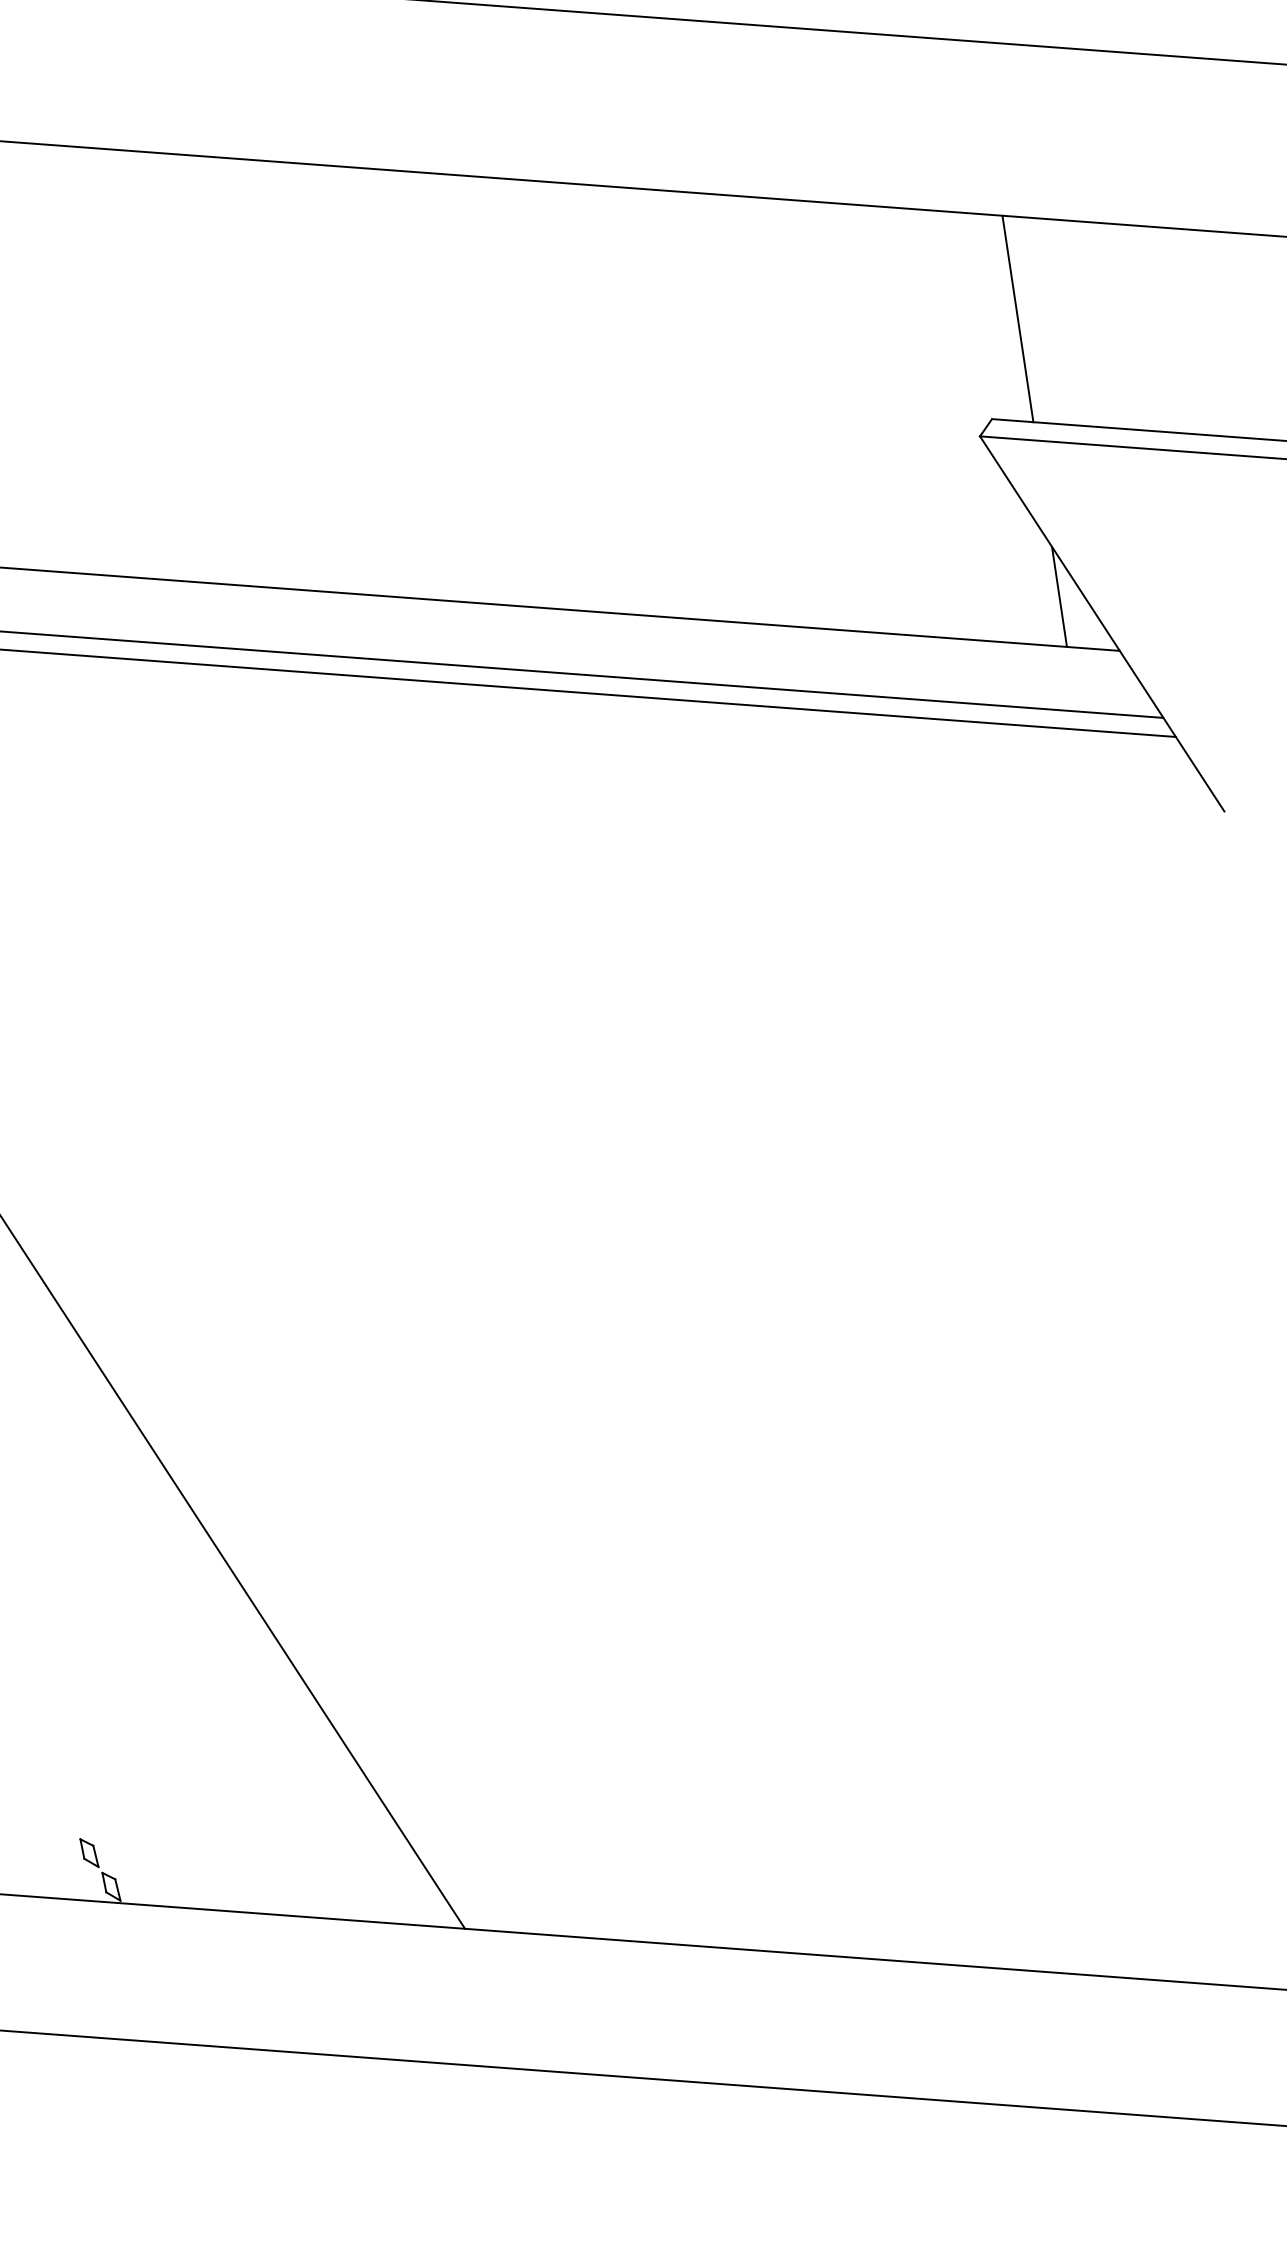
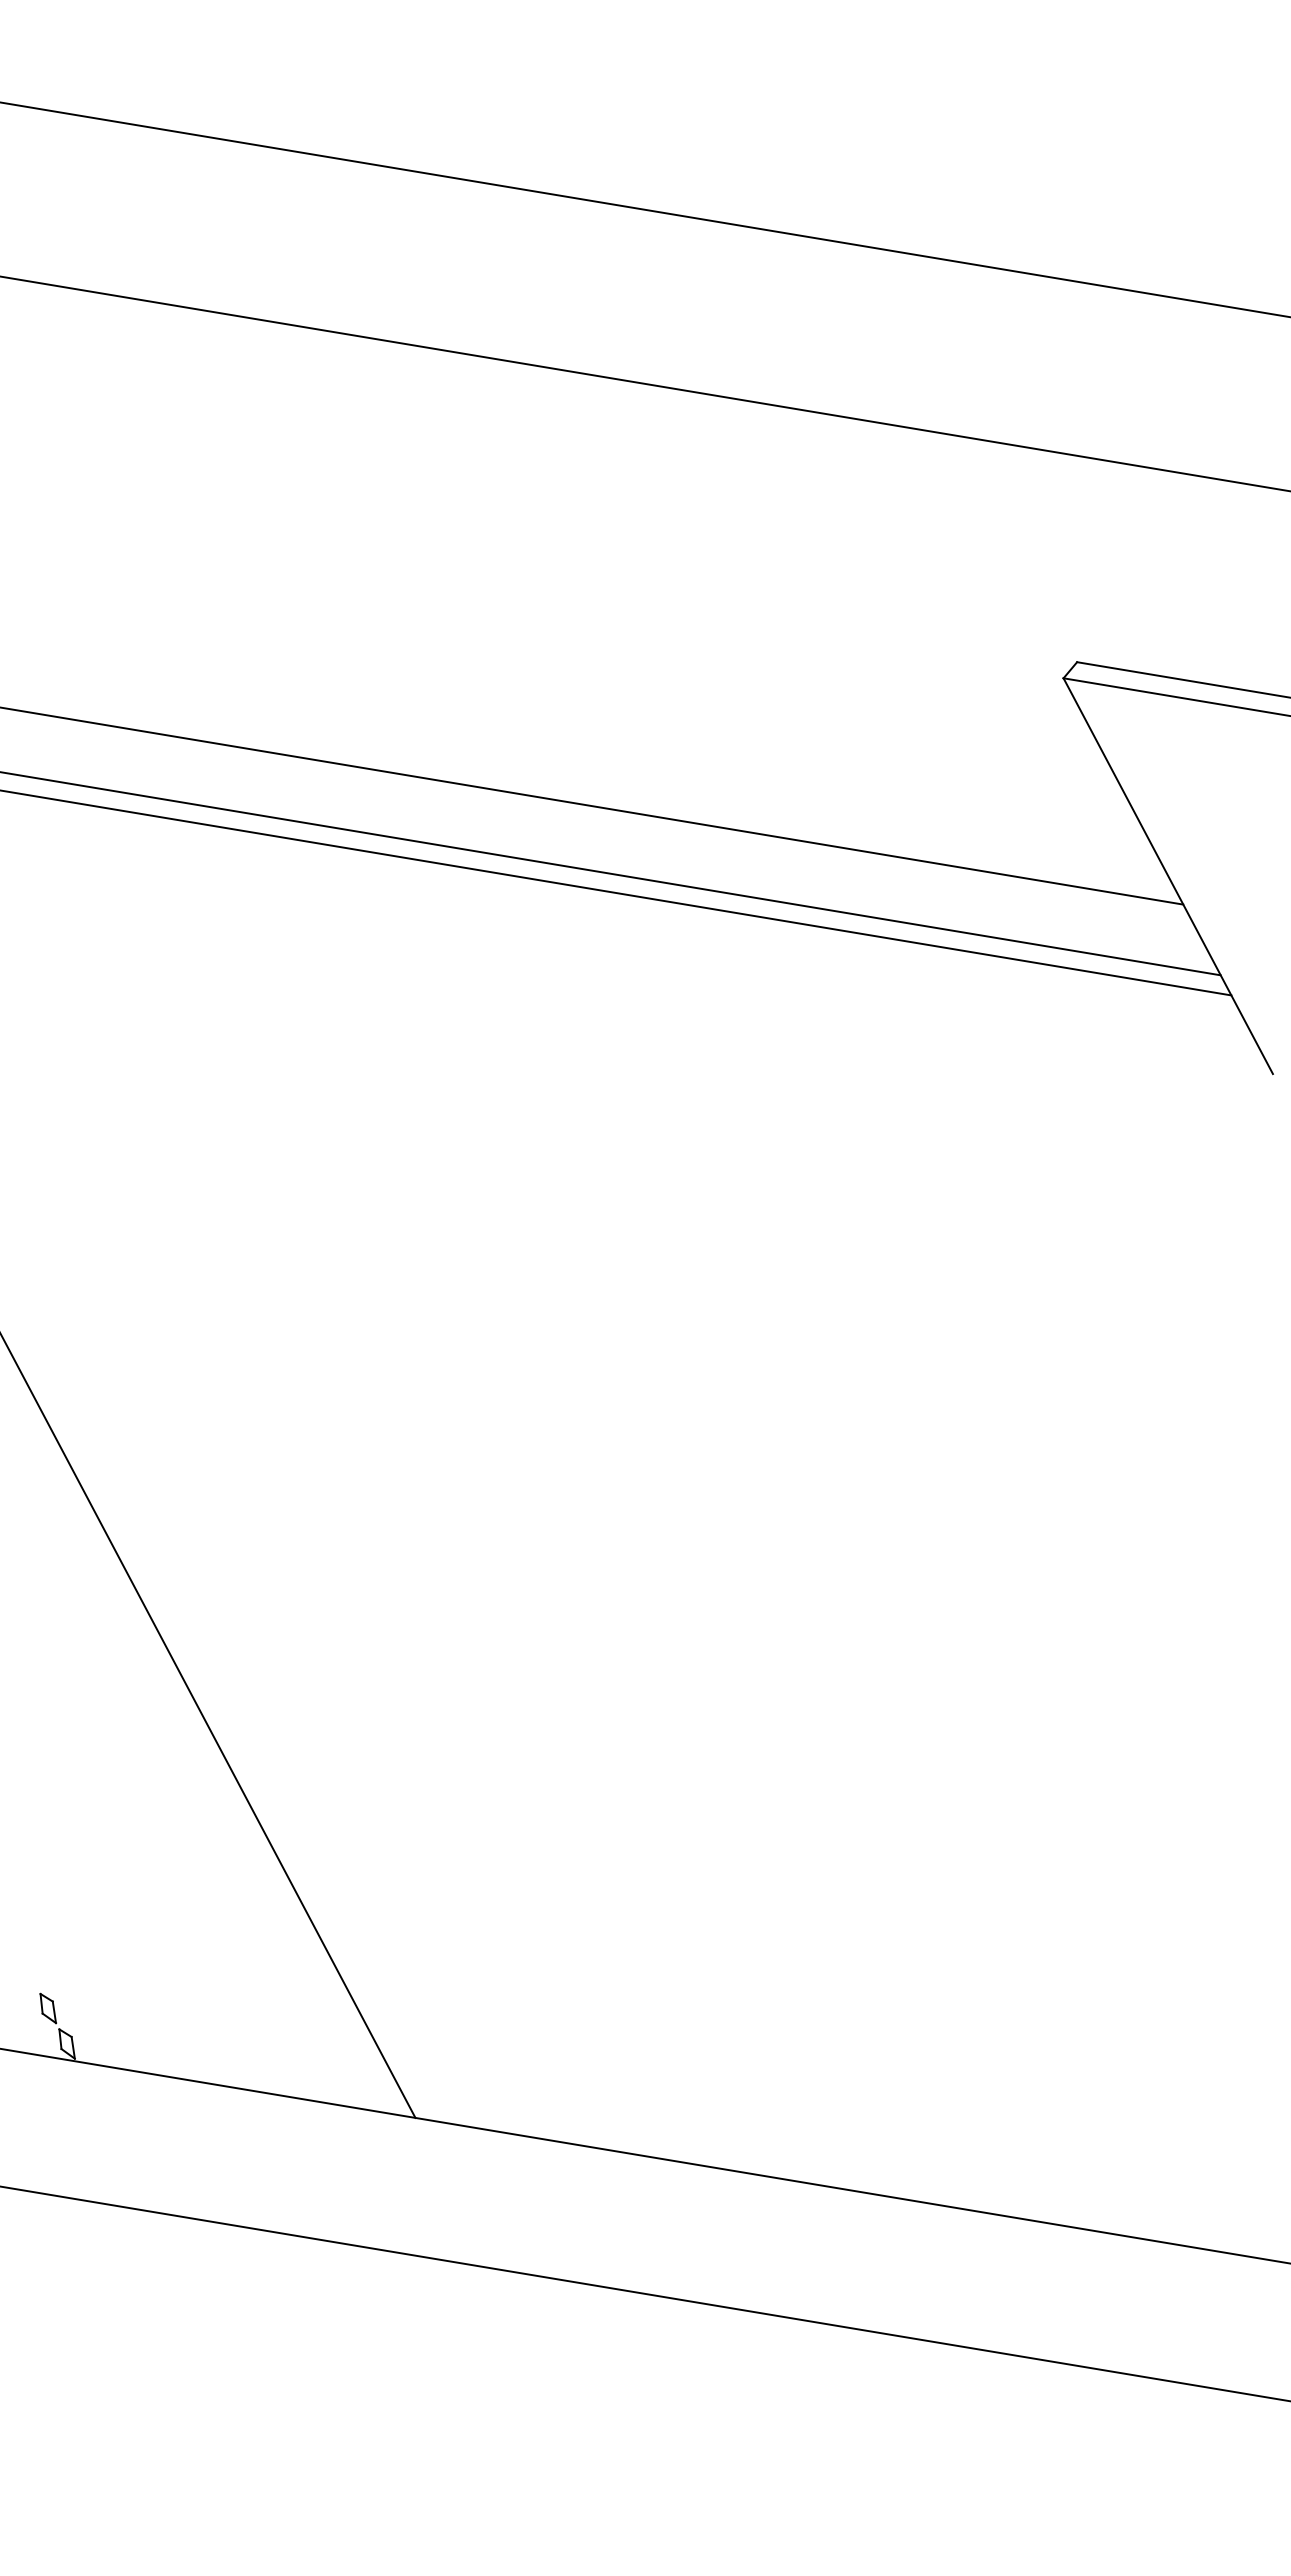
line: (1017, 318) -> (1111, 564), removed
line: (1059, 596) -> (1128, 845), removed

